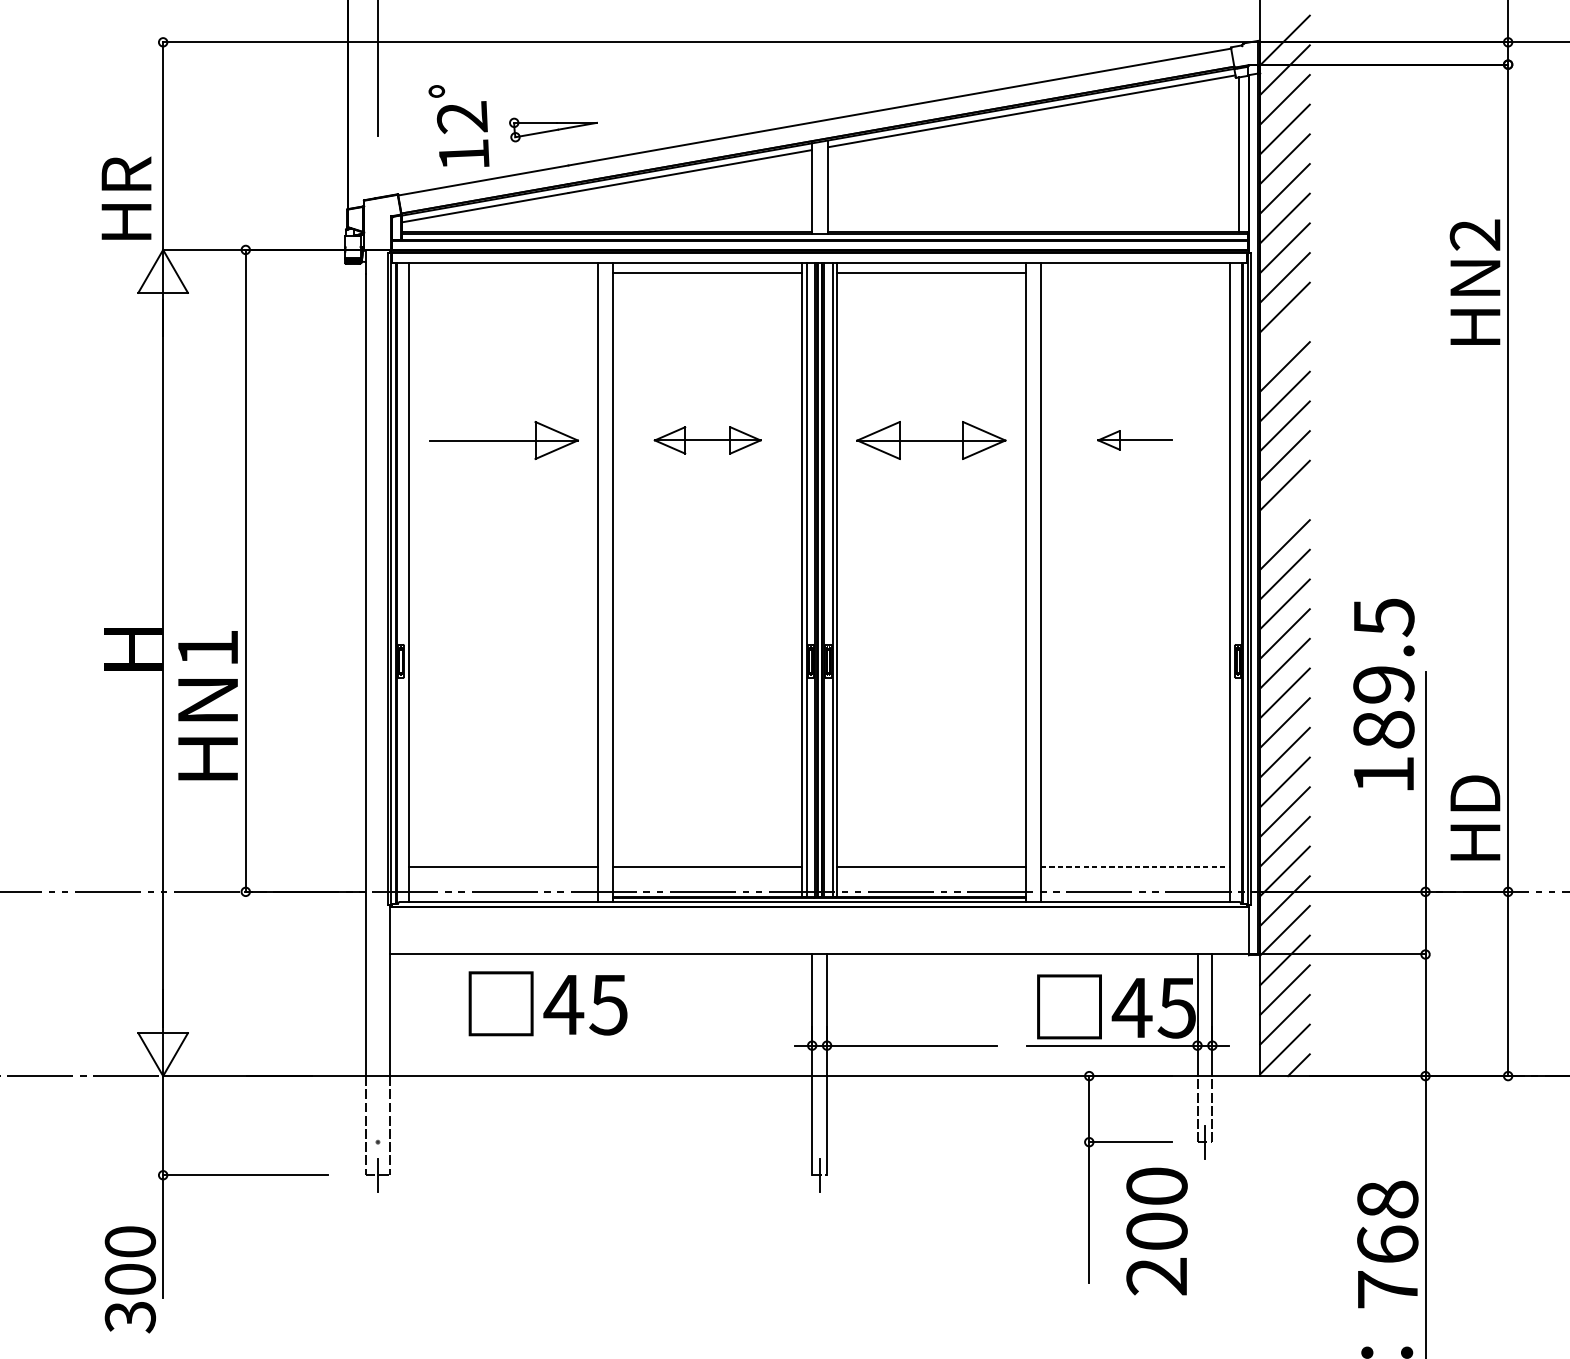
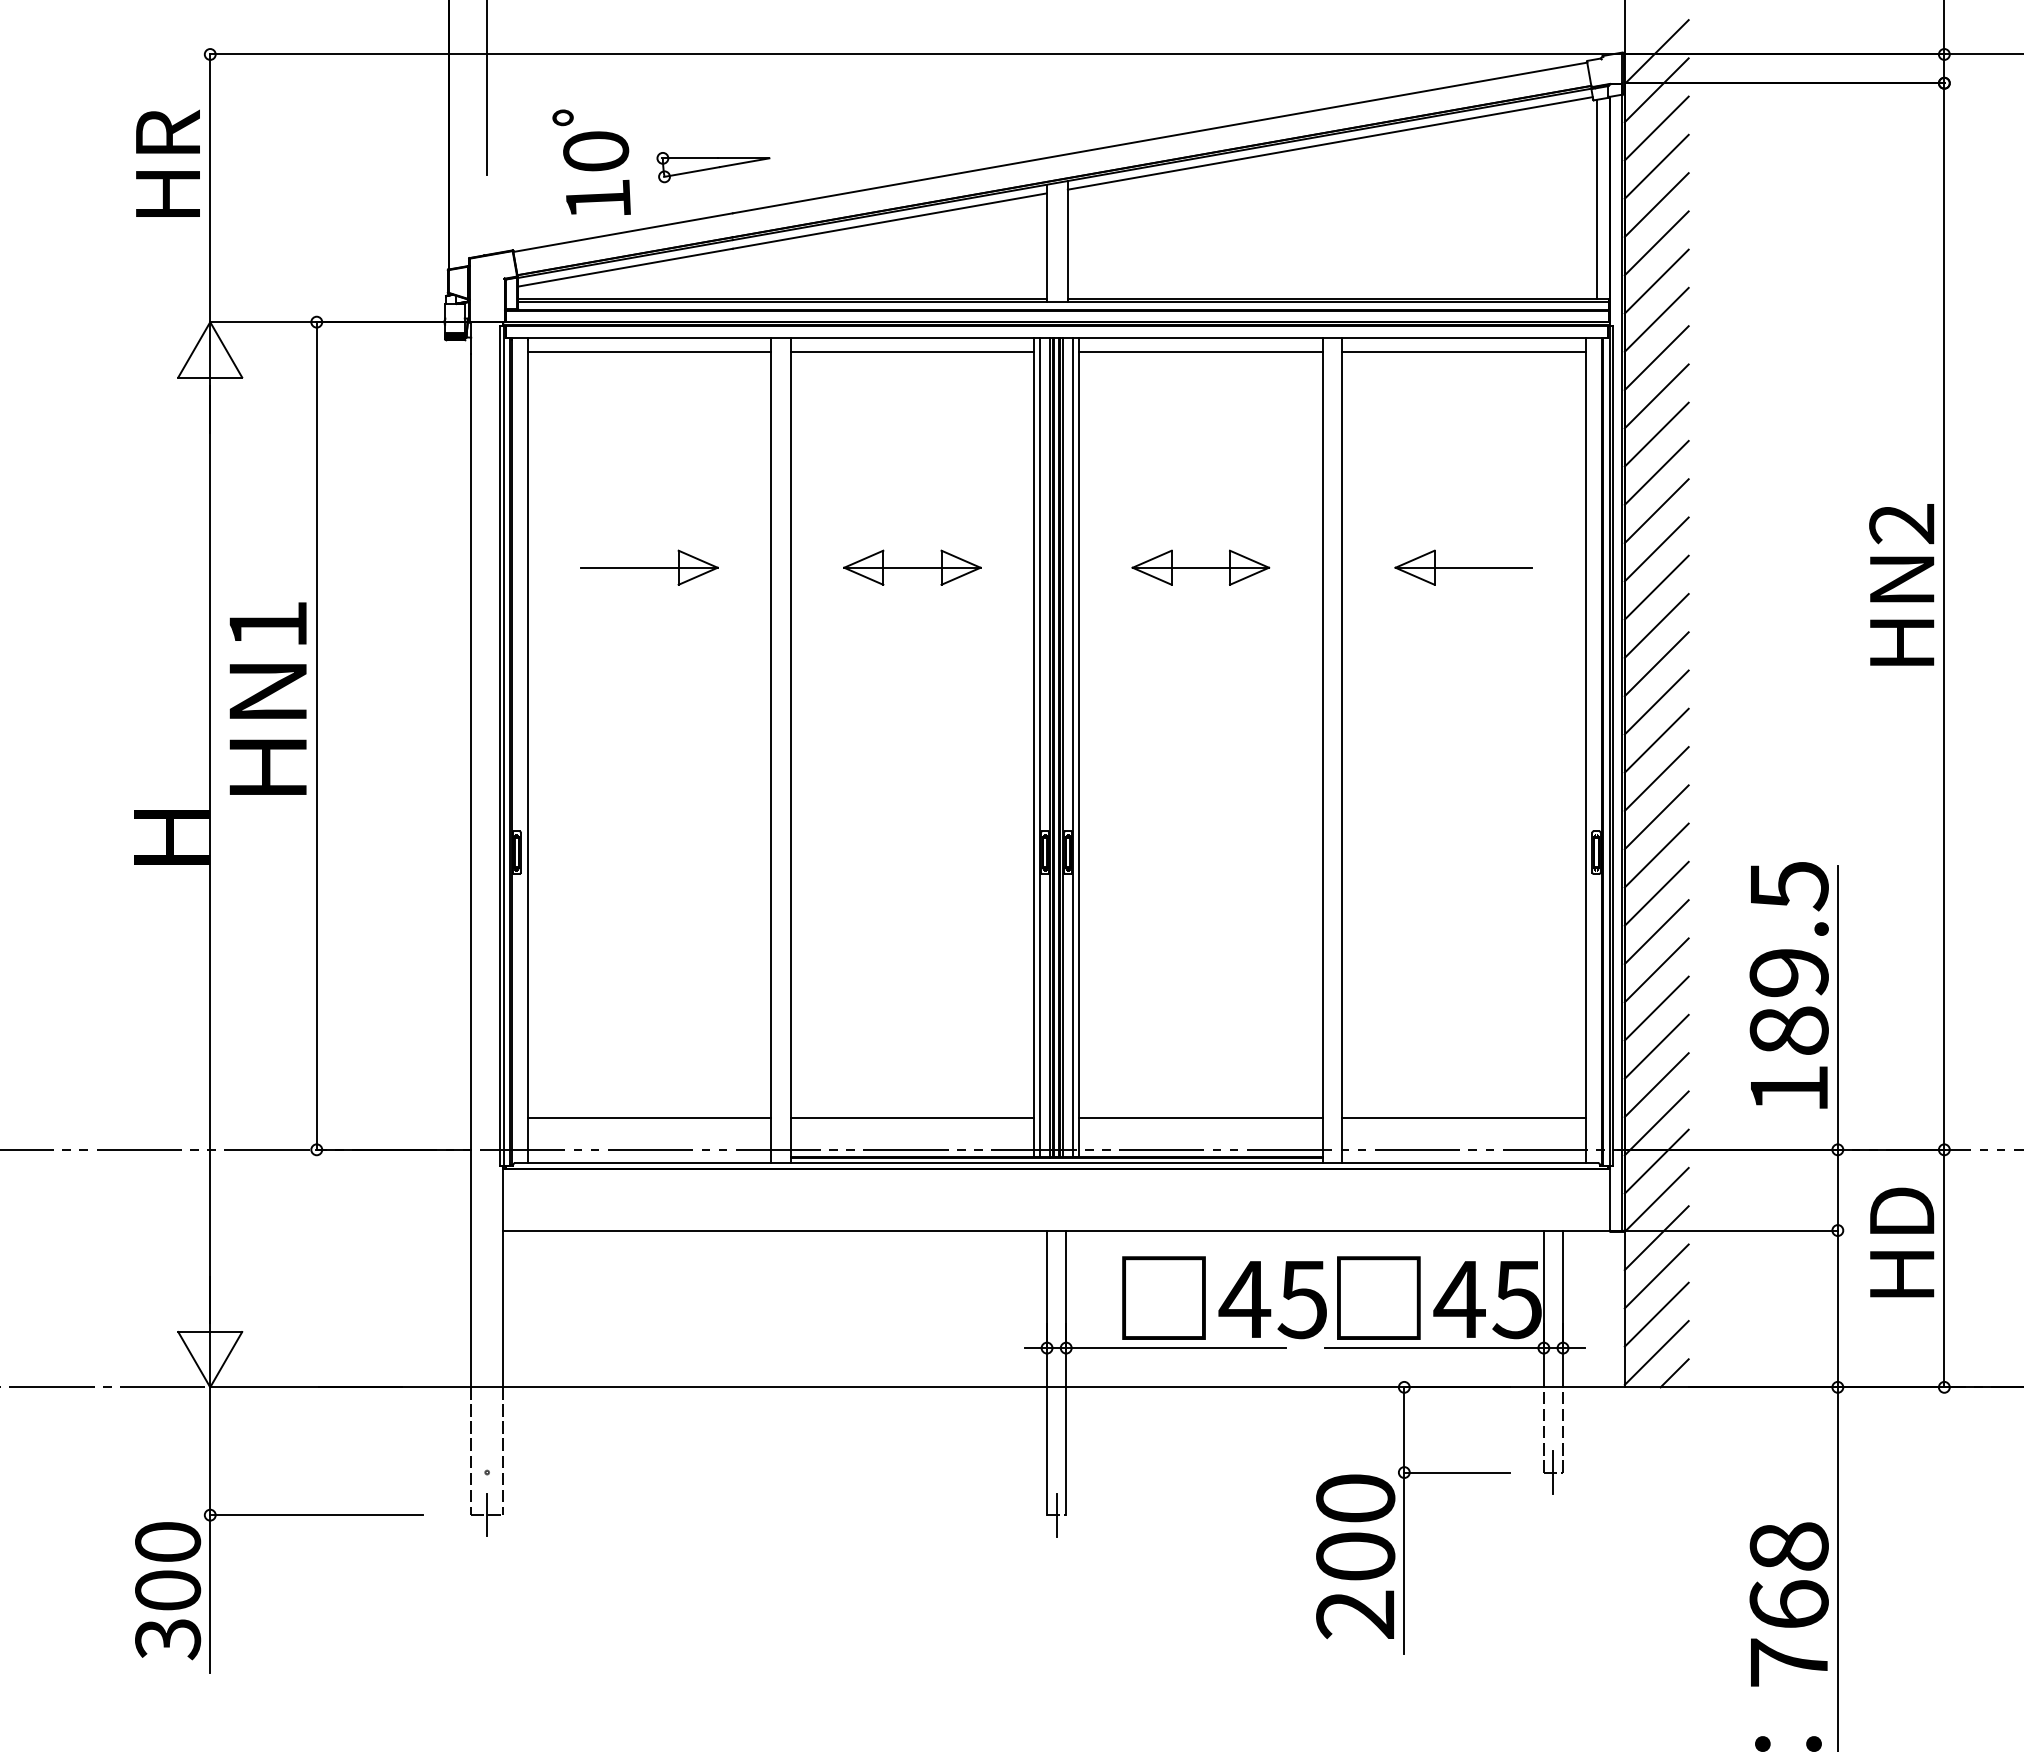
text: (462, 117) -> (596, 151), 12 -> 10
text: (126, 197) -> (167, 162), moved
line: (503, 273) -> (649, 352), added
line: (1135, 273) -> (1463, 352), added
text: (1474, 282) -> (1901, 584), moved
line: (1284, 337) -> (1656, 434), added
part: (503, 440) -> (649, 567), size x0.71
part: (931, 440) -> (1200, 567), size x0.71
part: (1135, 440) -> (1463, 567), size x1.43
line: (1284, 515) -> (1656, 664), added
text: (1383, 694) -> (1788, 985), moved
text: (207, 705) -> (267, 698), moved
text: (1475, 817) -> (1902, 1242), moved
line: (1135, 866) -> (1463, 1117), dashed -> solid
text: (548, 1003) -> (1224, 1297), moved
text: (1156, 1231) -> (1355, 1556), moved
text: (130, 1280) -> (168, 1591), moved

